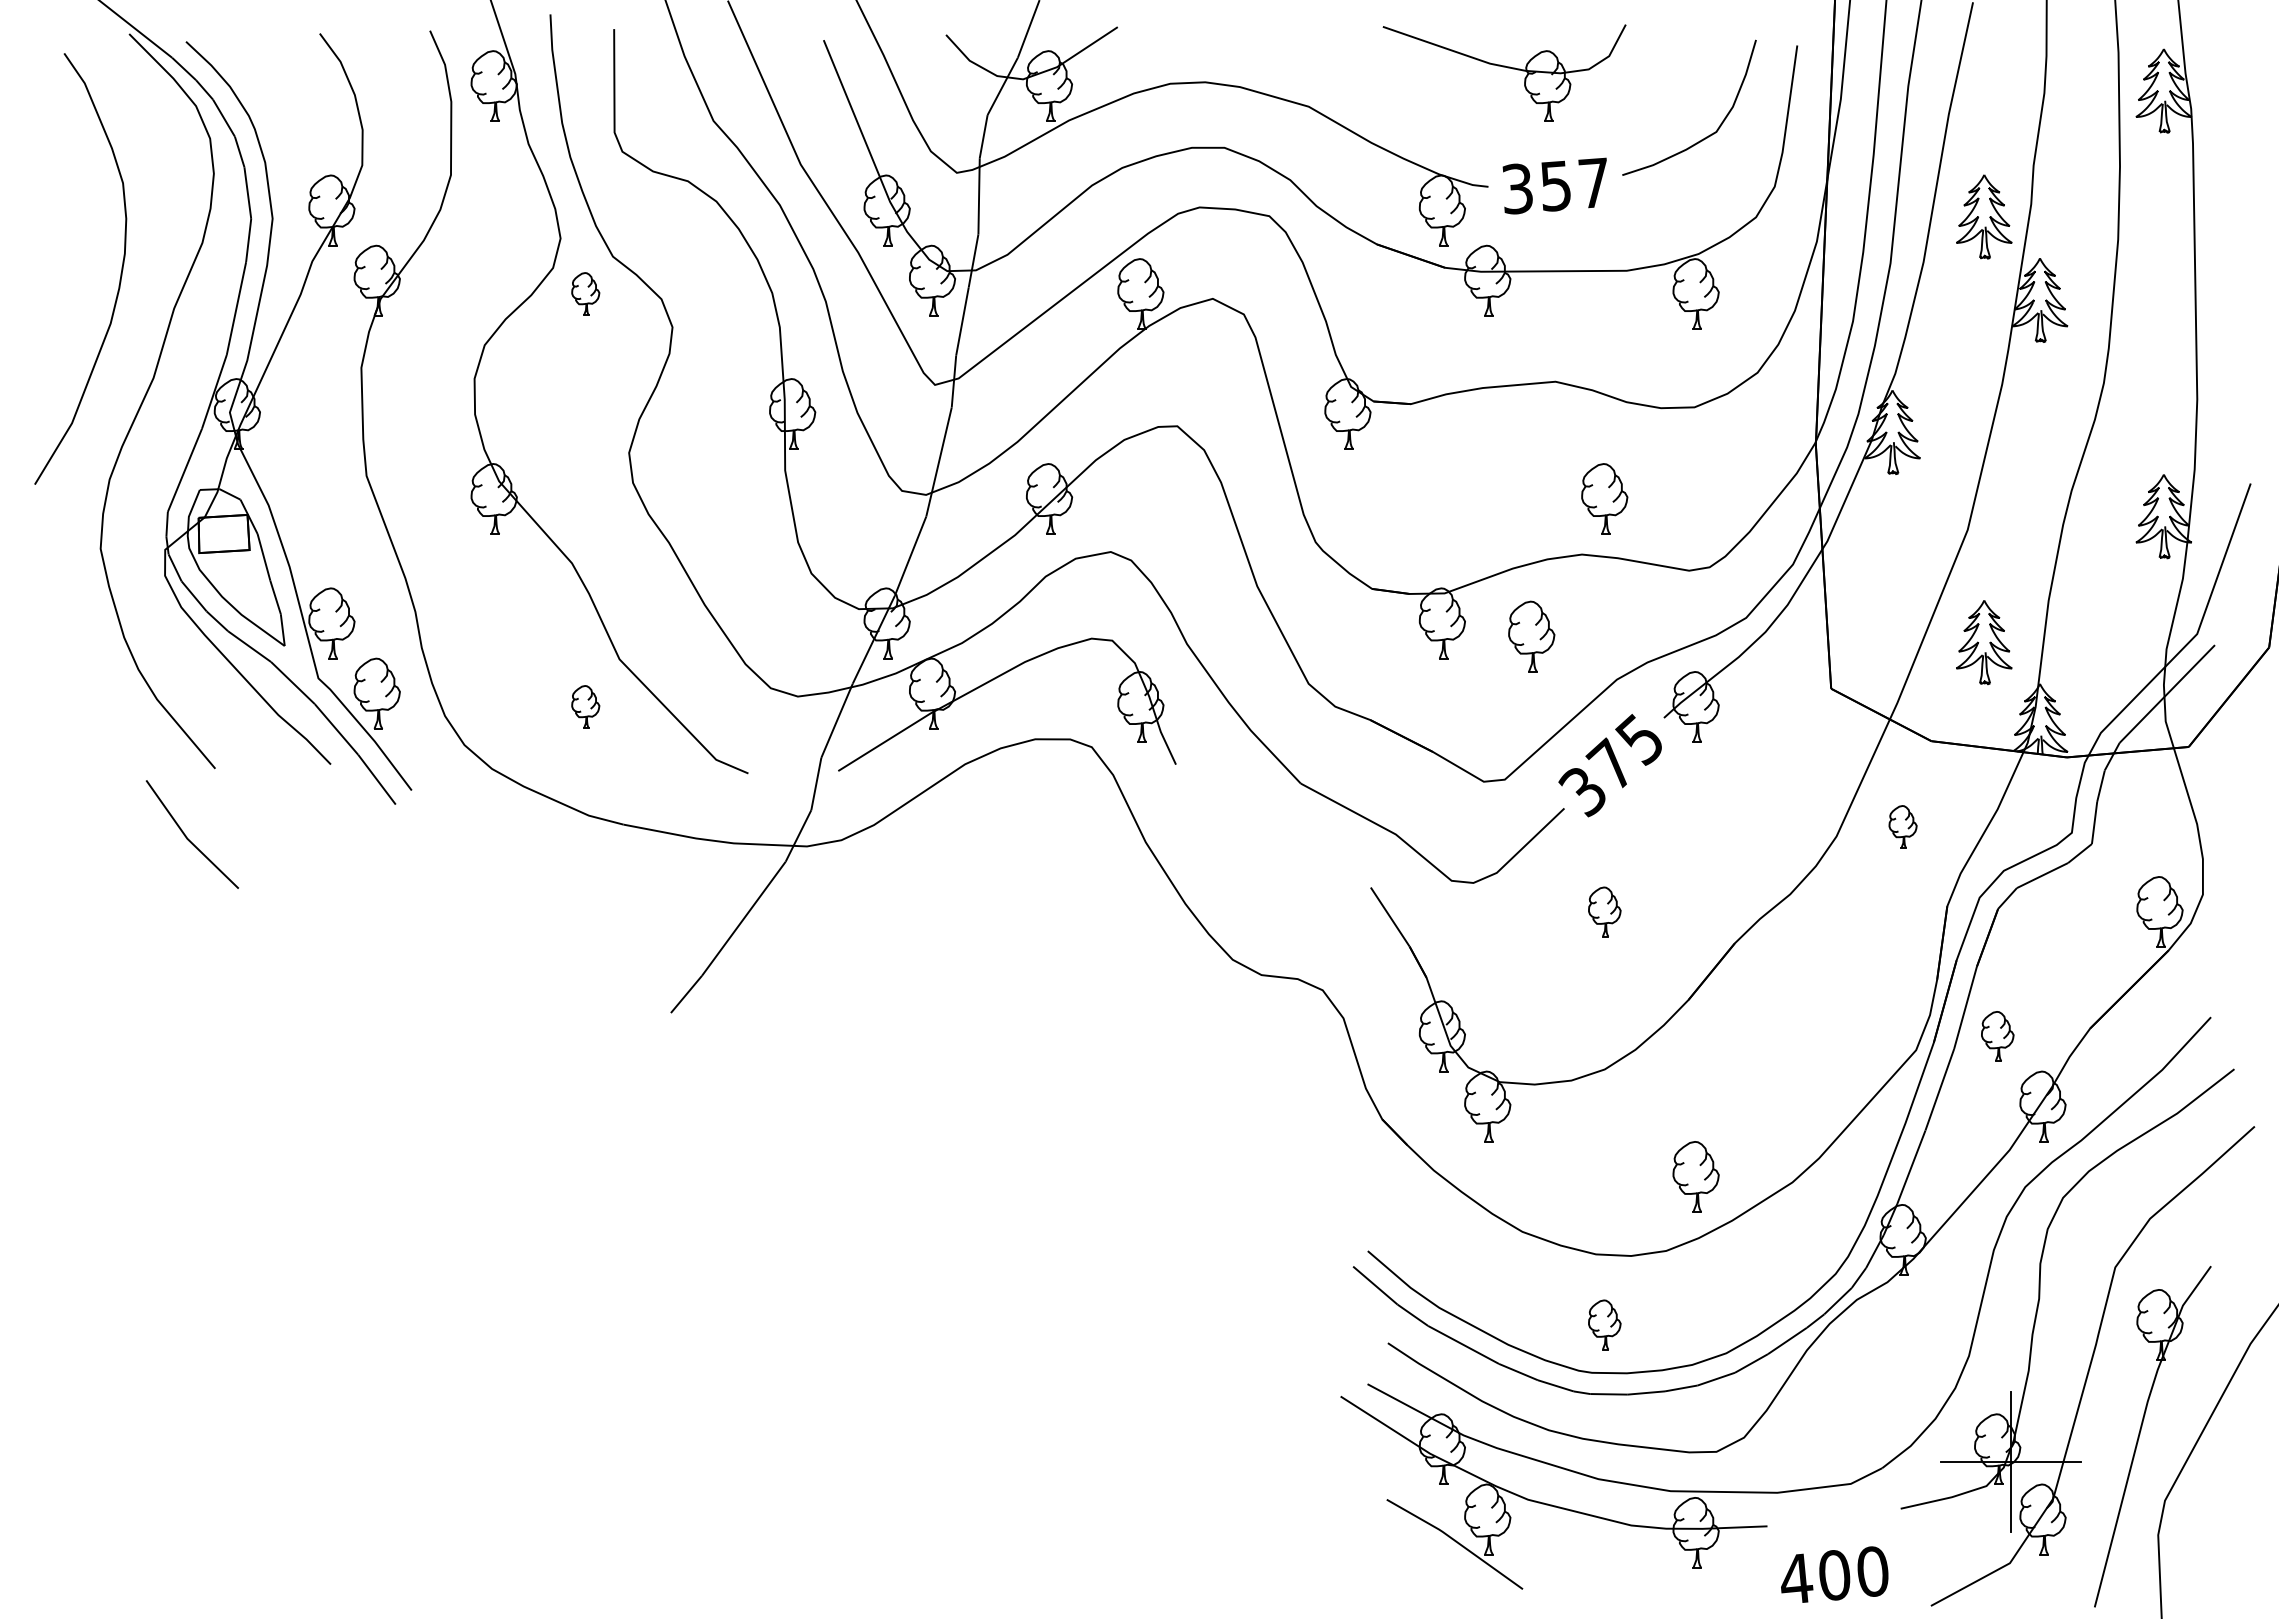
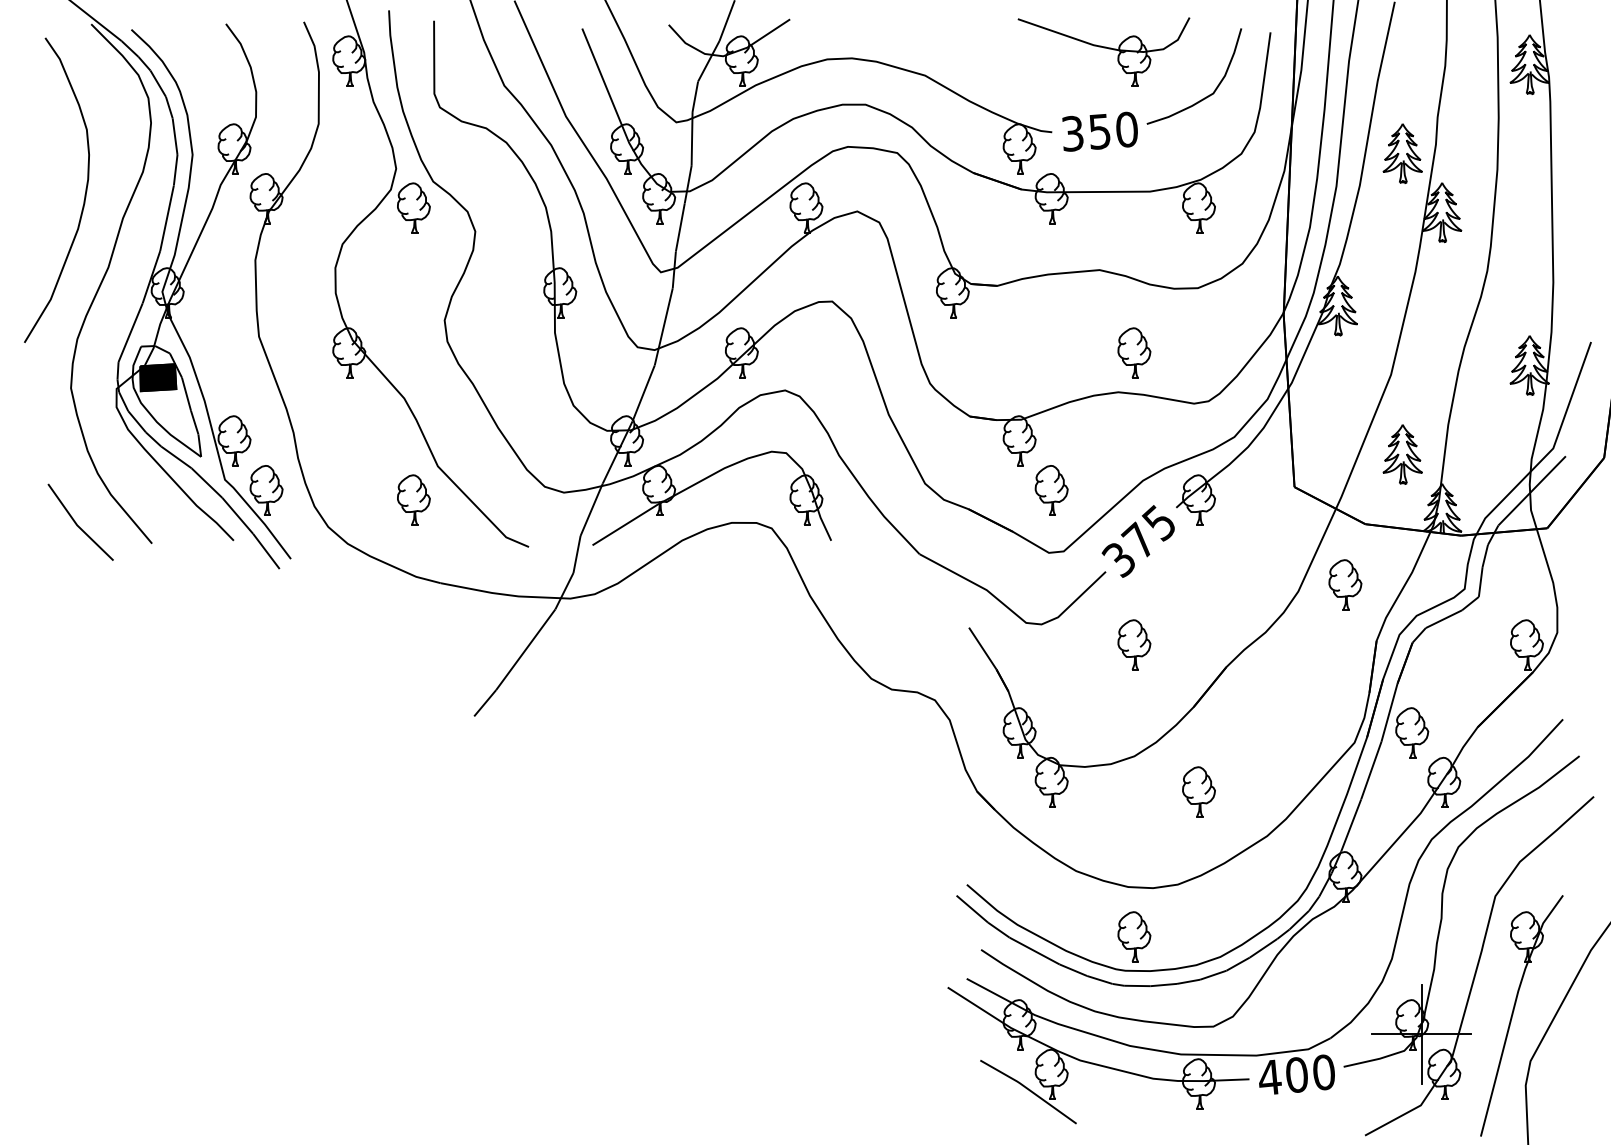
part: (1504, 72) -> (1103, 51), moved
text: (1593, 182) -> (1126, 129), 357 -> 350
part: (585, 293) -> (413, 207), size x1.67
fill: (223, 533) -> (157, 377), added
part: (1531, 636) -> (1051, 490), moved
part: (585, 706) -> (413, 499), size x1.67
part: (1902, 826) -> (1344, 584), size x1.67
line: (187, 837) -> (77, 524), moved
part: (1604, 911) -> (1134, 644), size x1.43
part: (1997, 1036) -> (1412, 732), size x1.43
part: (1695, 1176) -> (1198, 791), moved
part: (1604, 1324) -> (1134, 936), size x1.43
text: (1834, 1574) -> (1296, 1074), moved

